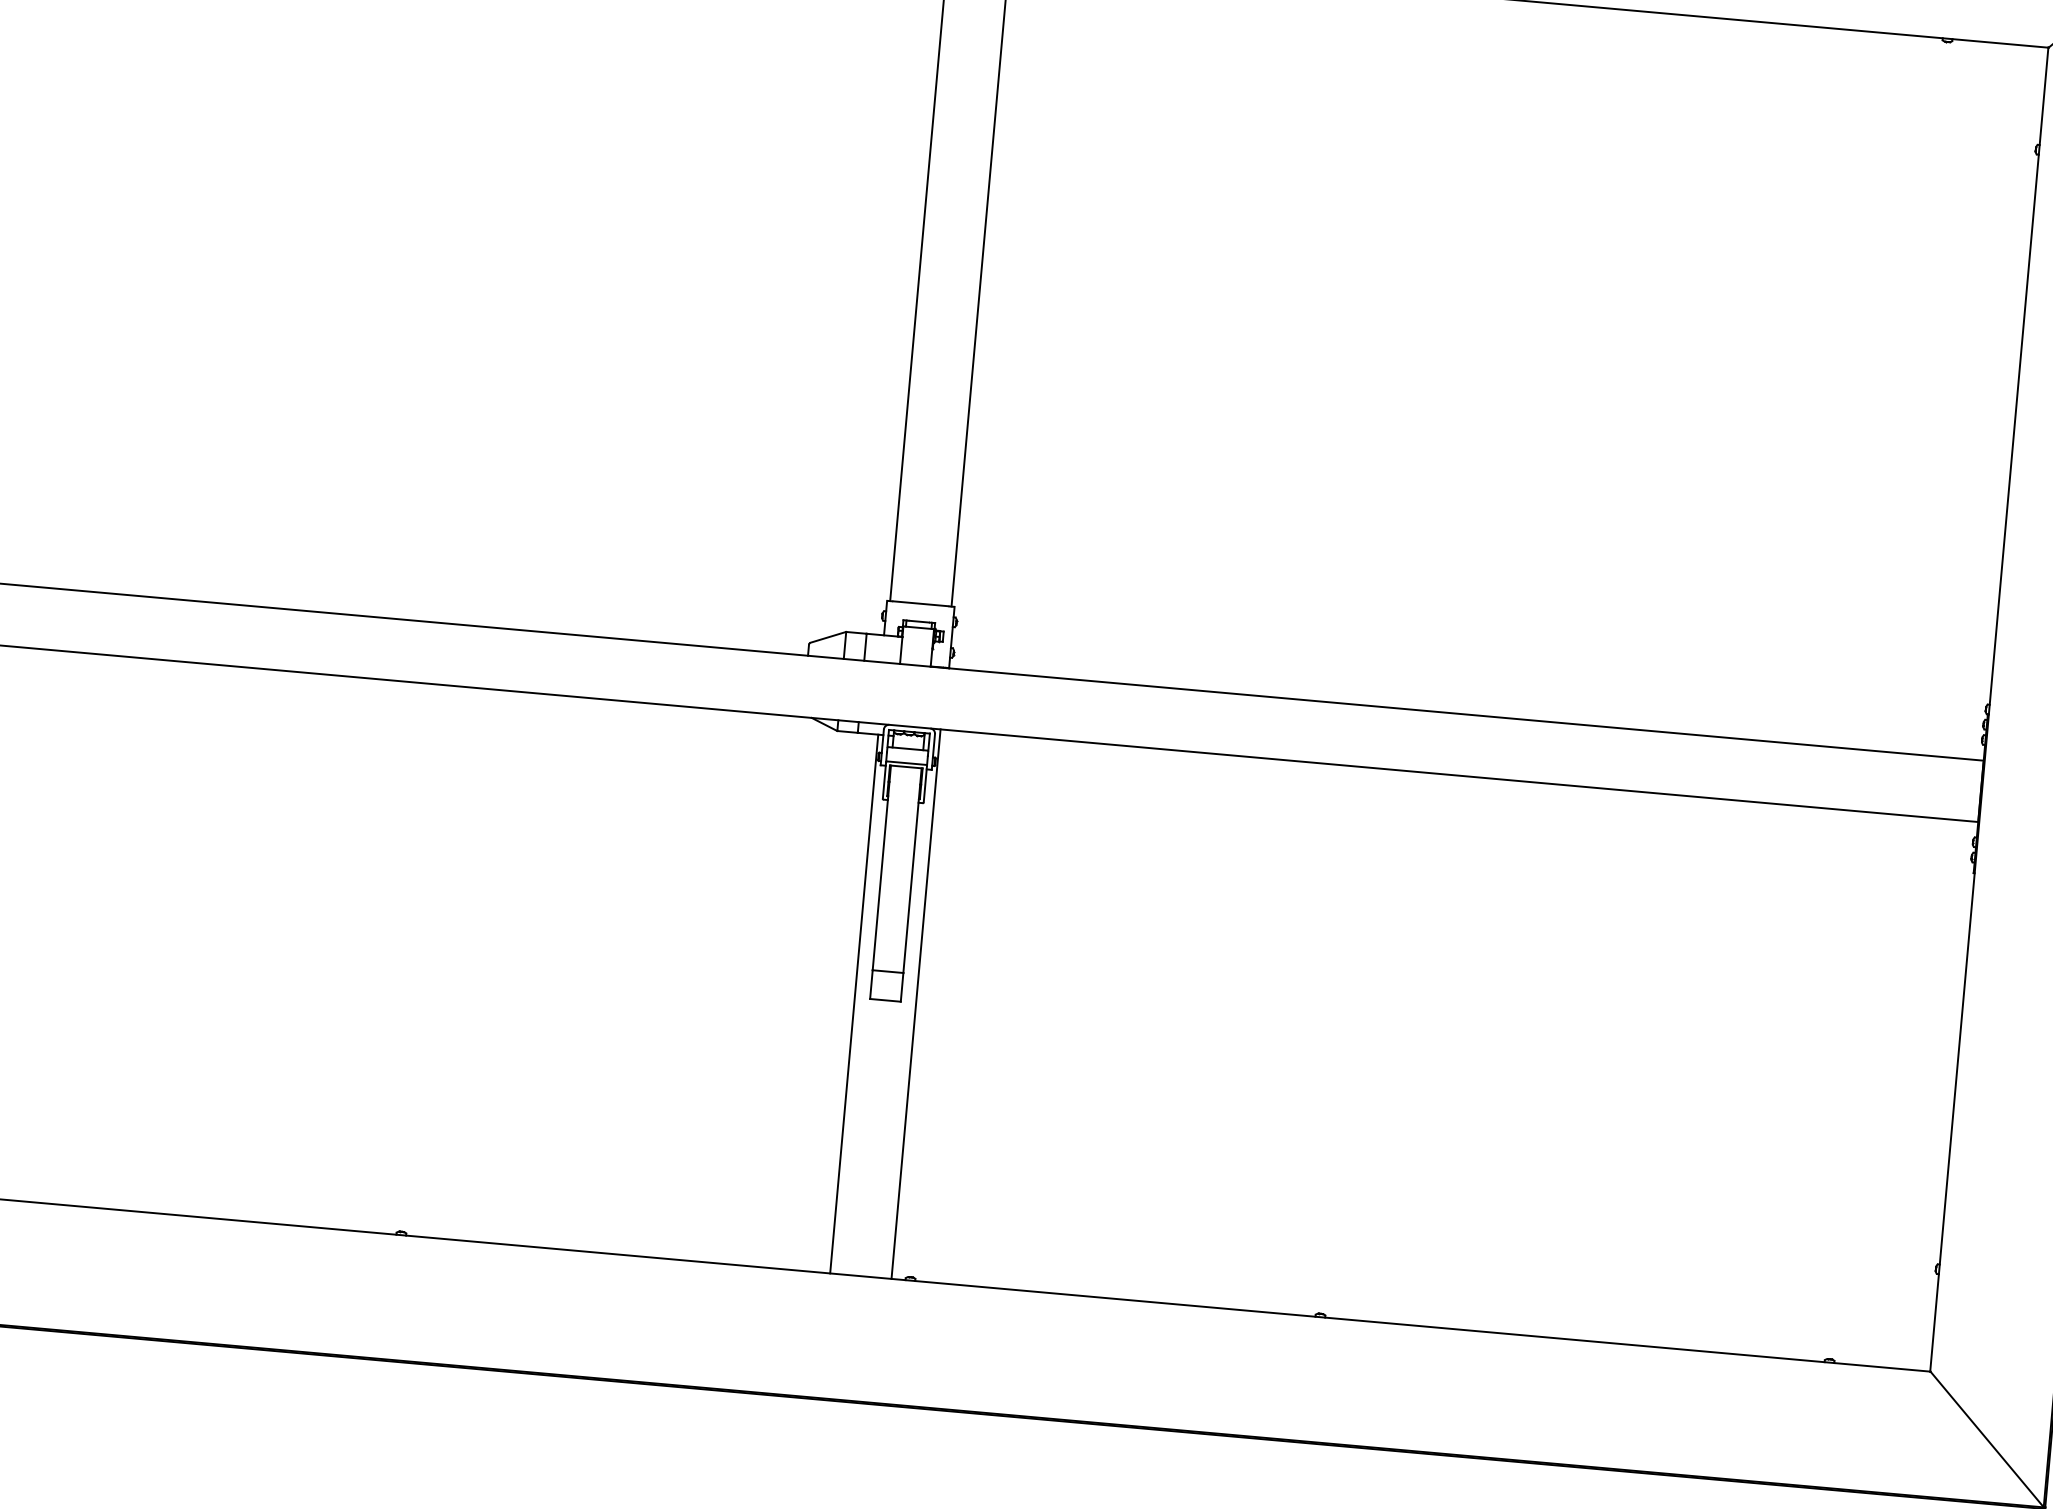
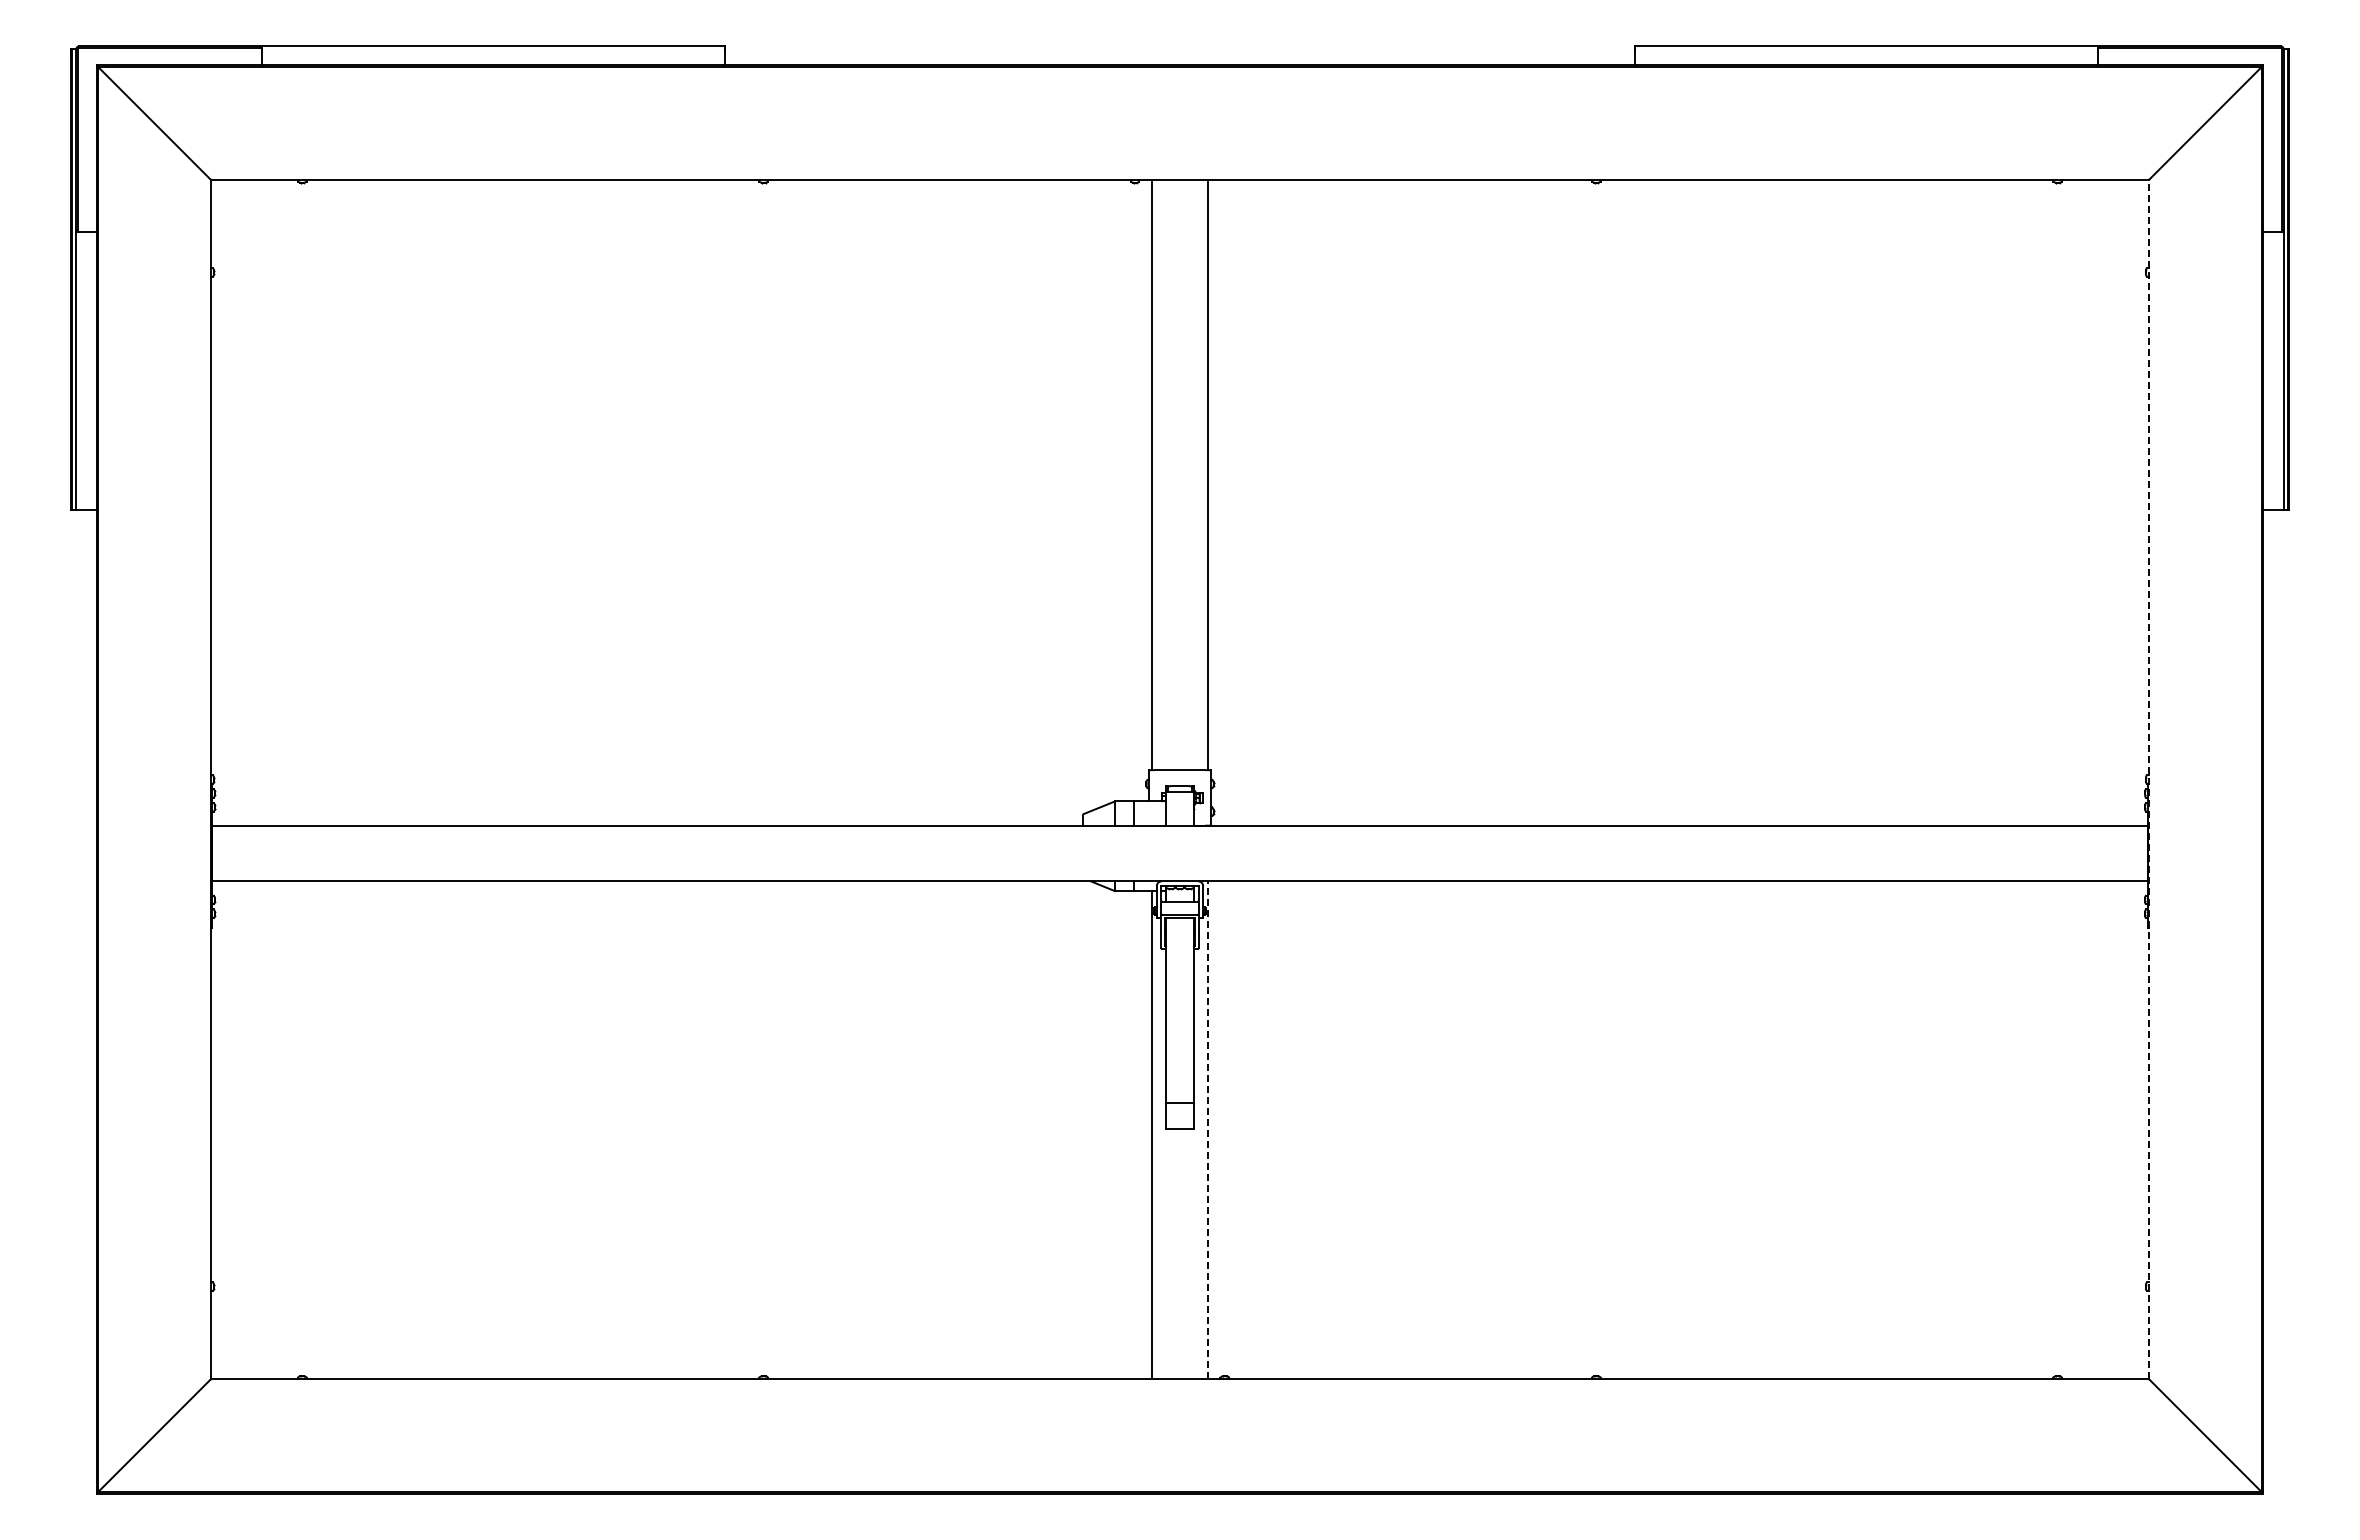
line: (1988, 709) -> (2148, 779), solid -> dashed
line: (915, 1004) -> (1207, 1130), solid -> dashed

